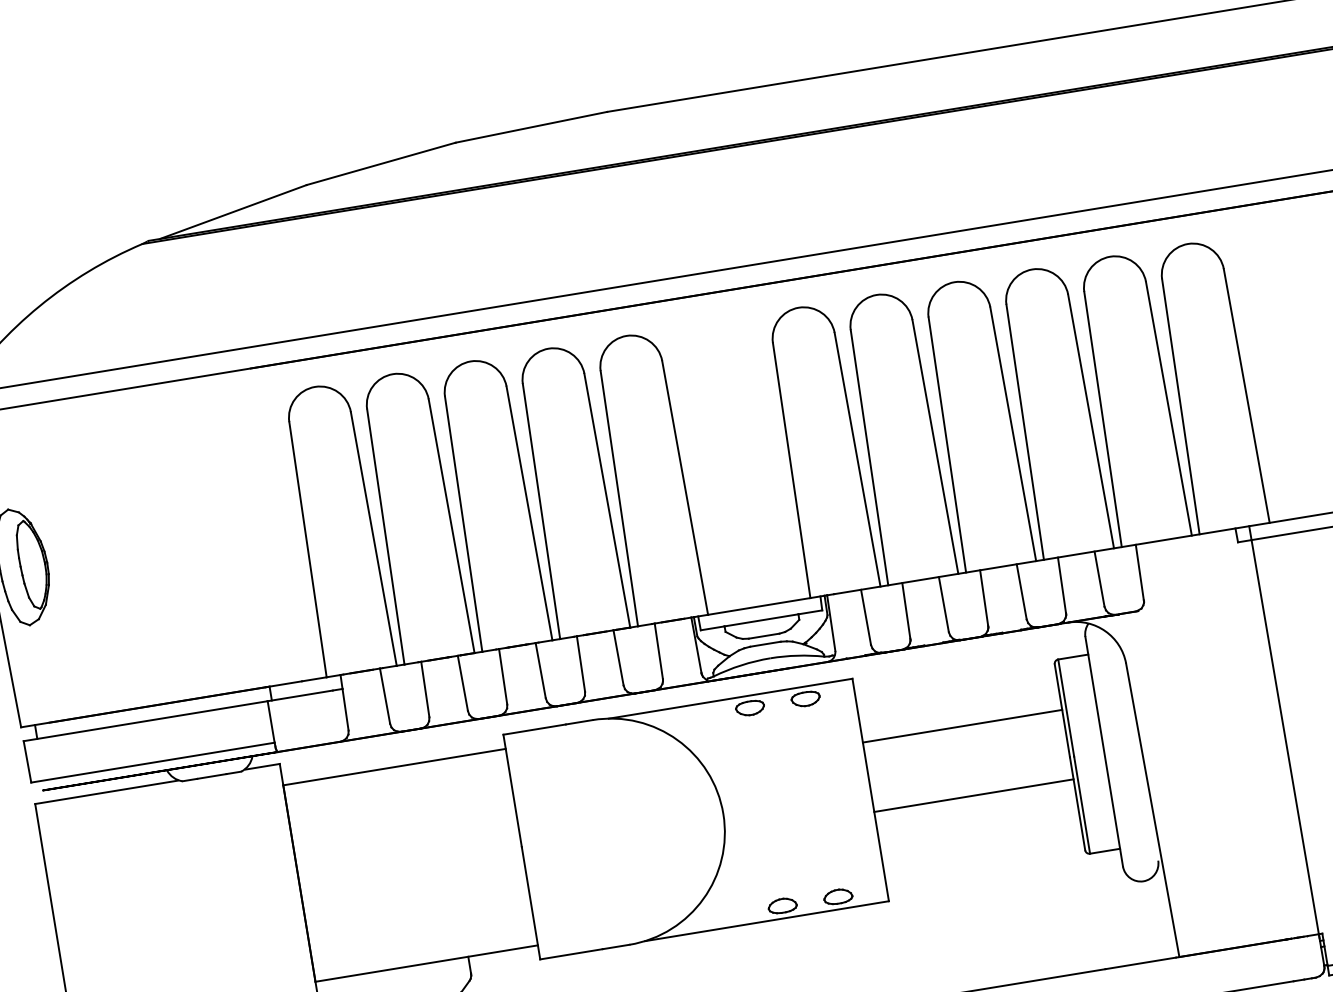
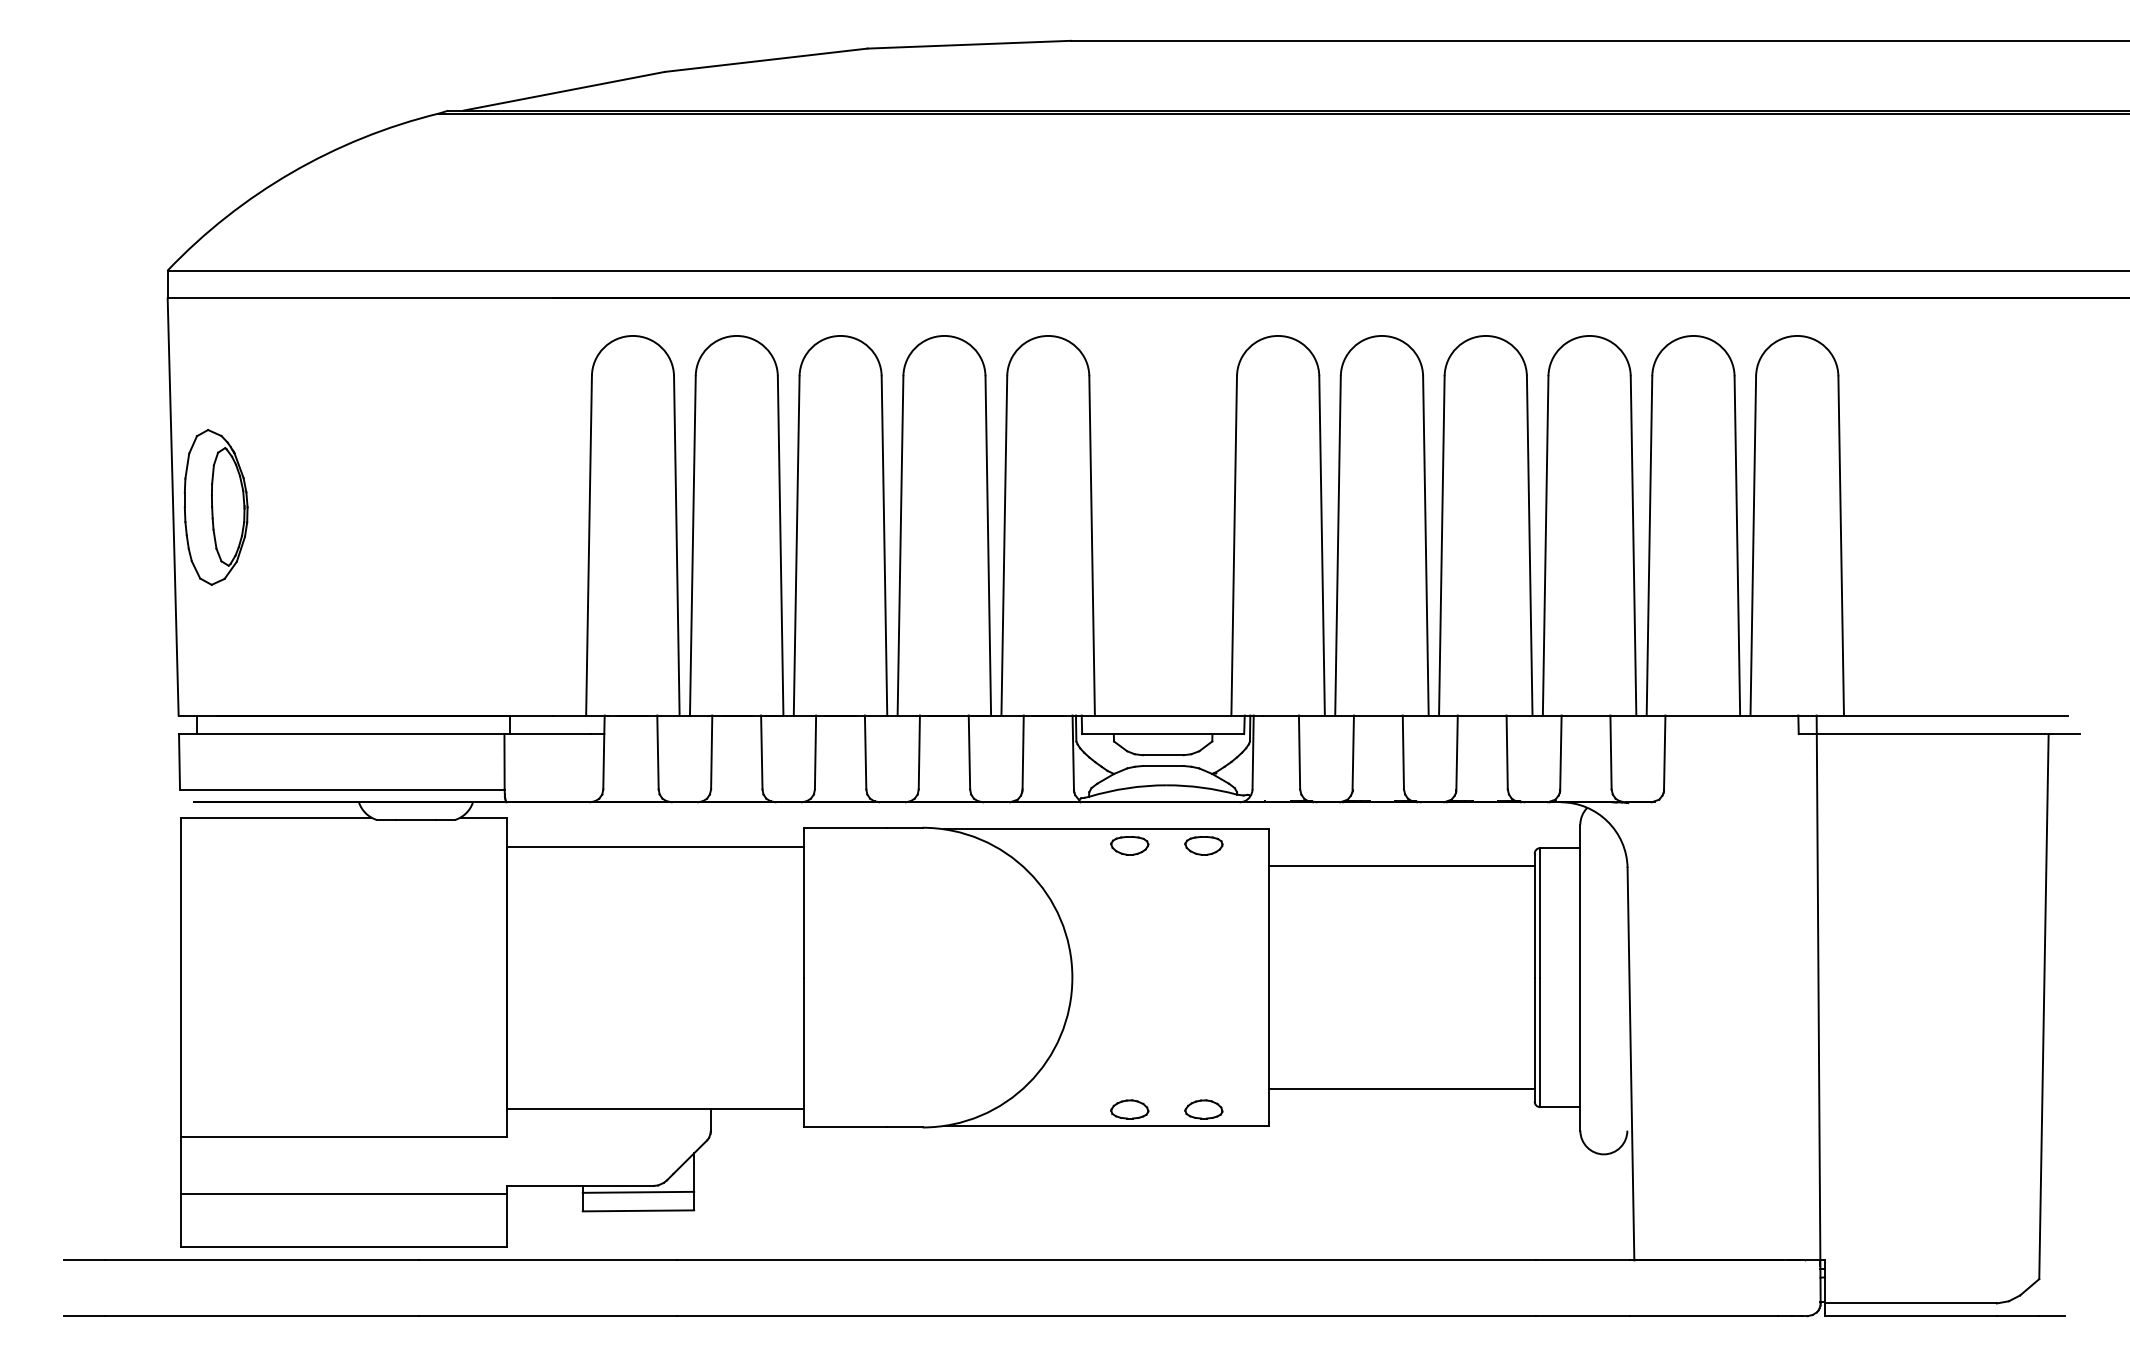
line: (962, 726) -> (1401, 866), moved
line: (973, 796) -> (1401, 1089), moved

